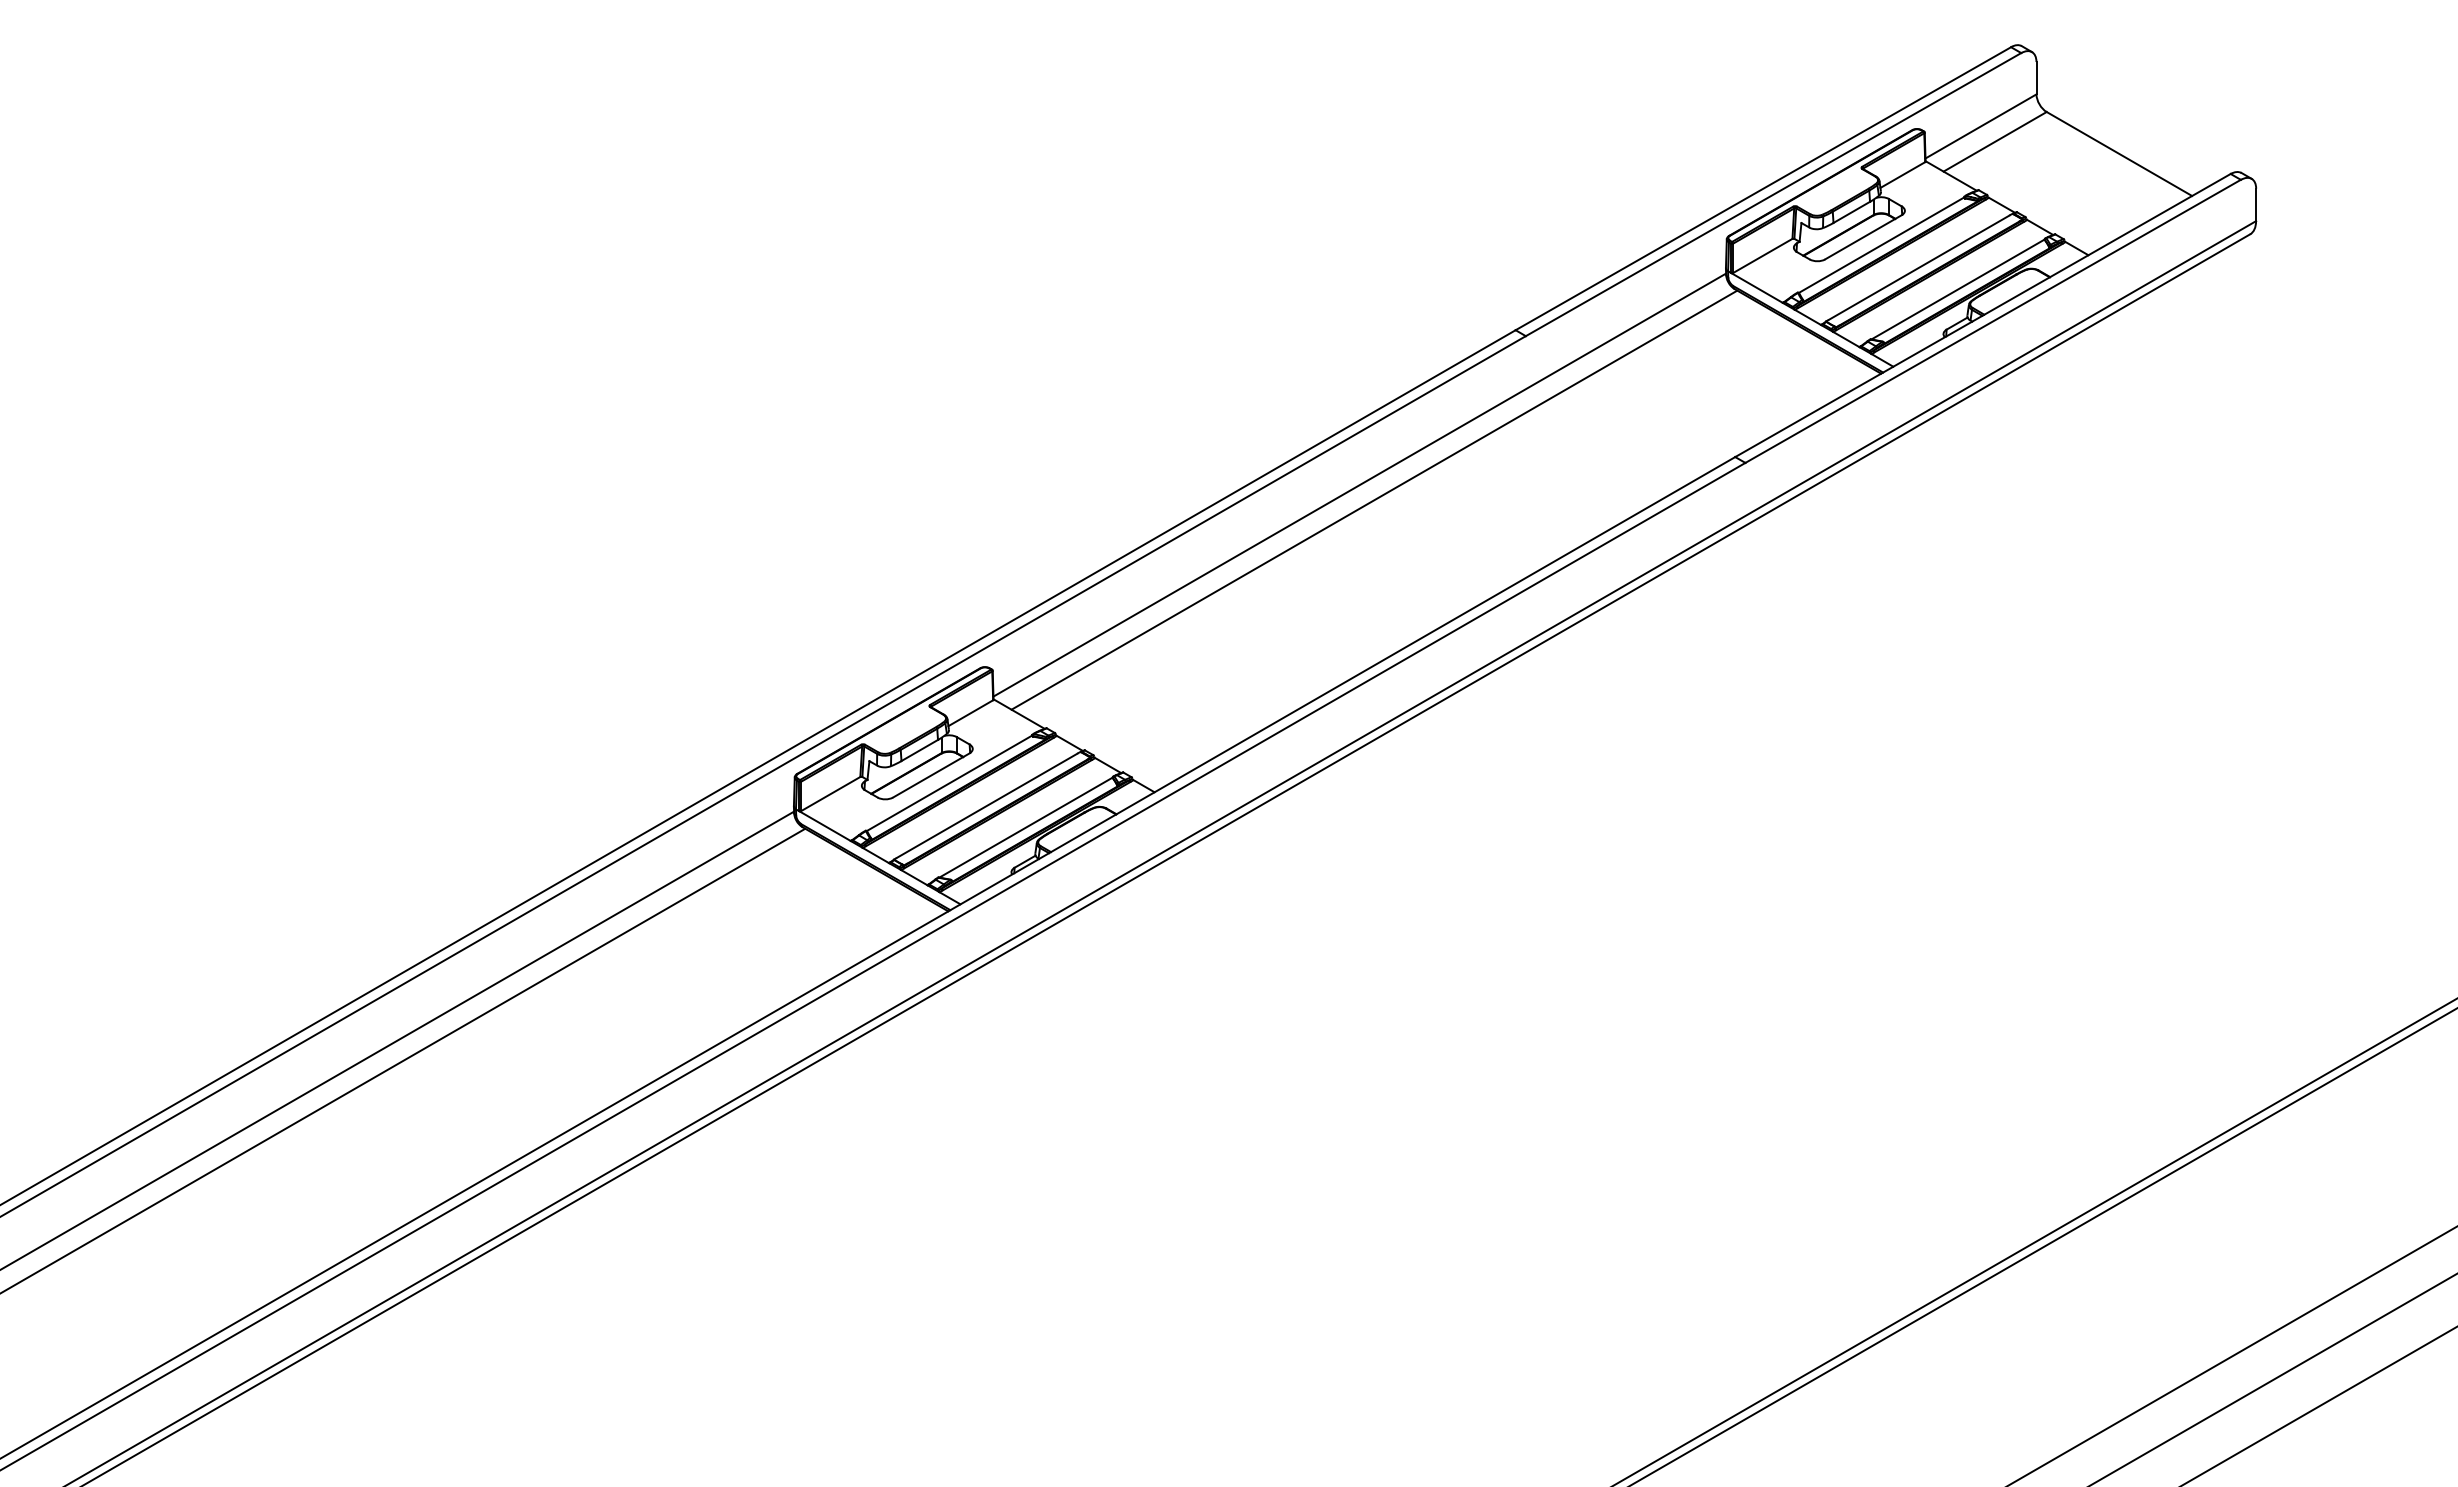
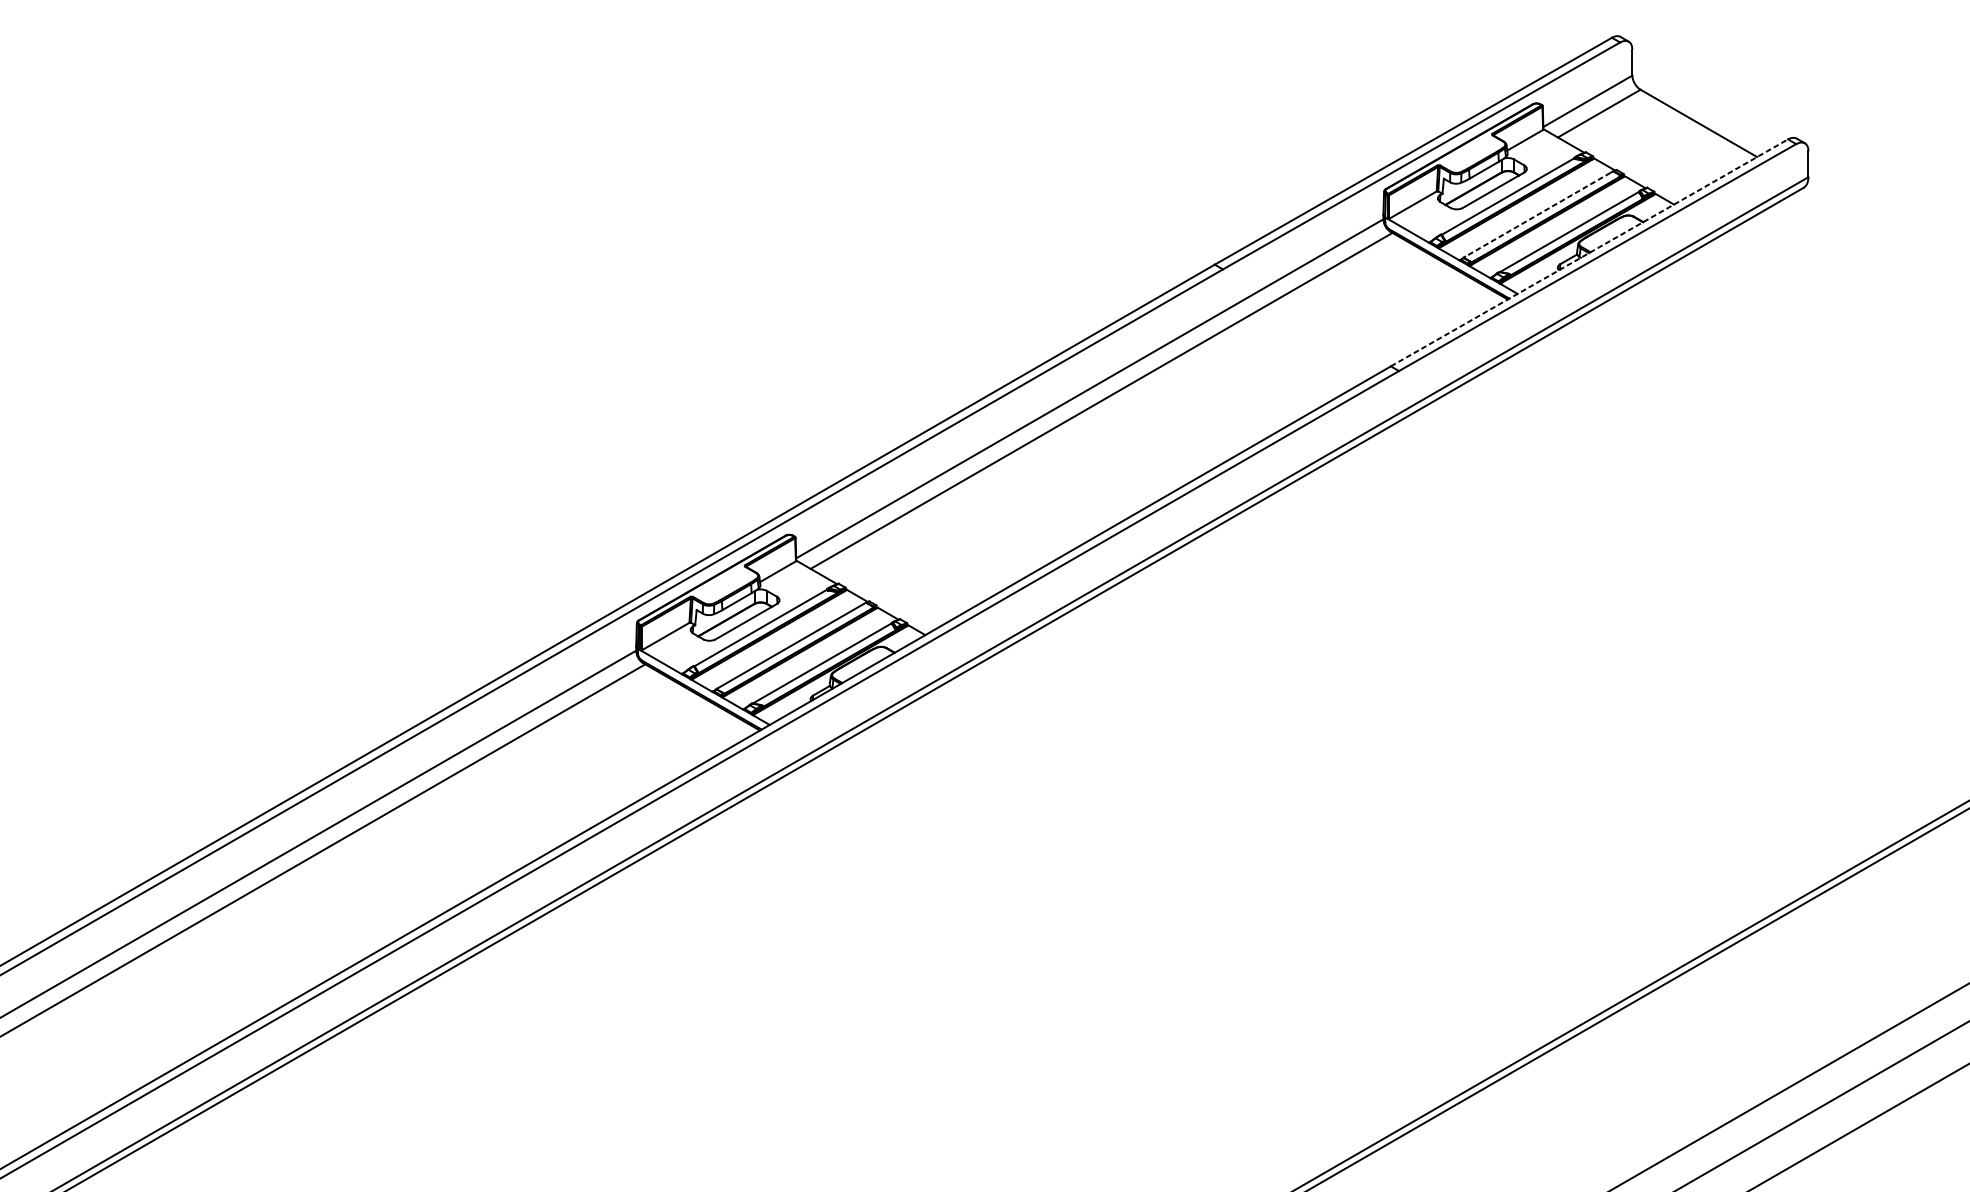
line: (1918, 268) -> (1537, 215), solid -> dashed
line: (1983, 315) -> (1589, 252), solid -> dashed

